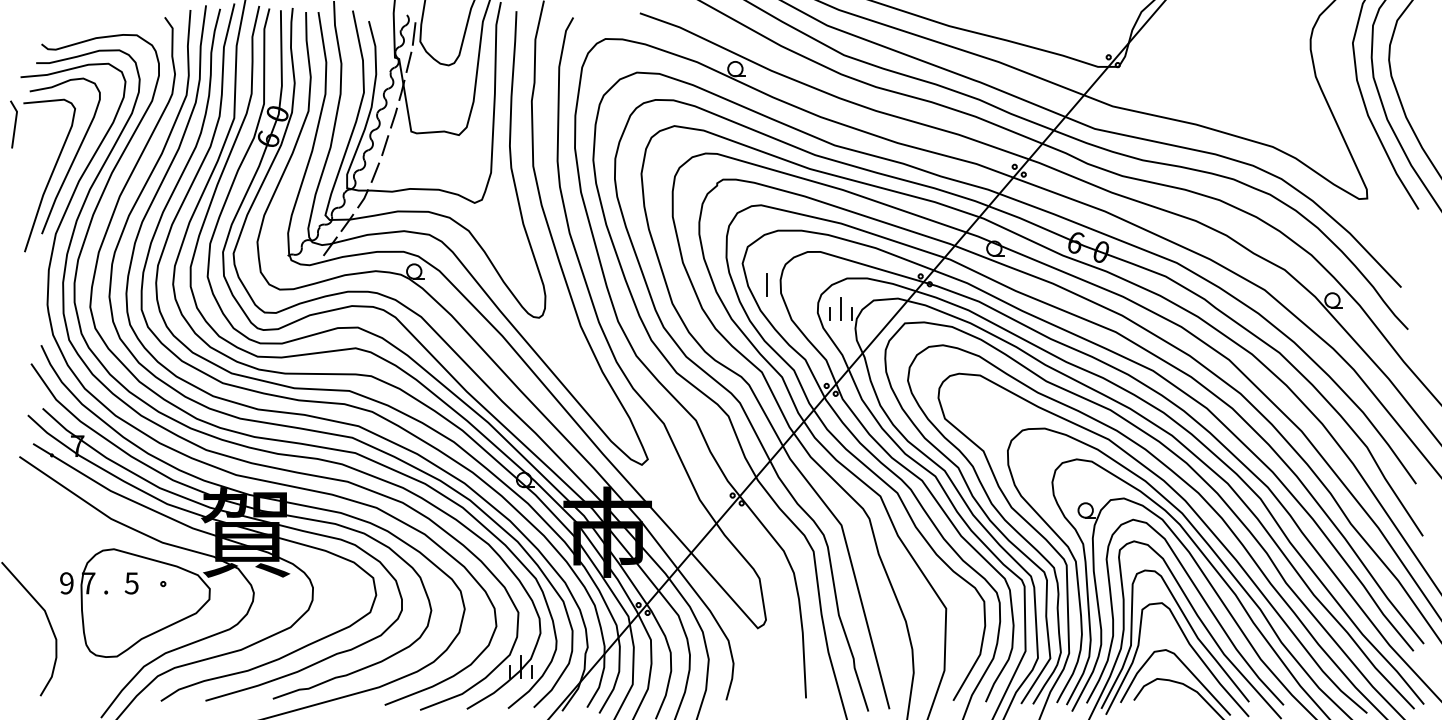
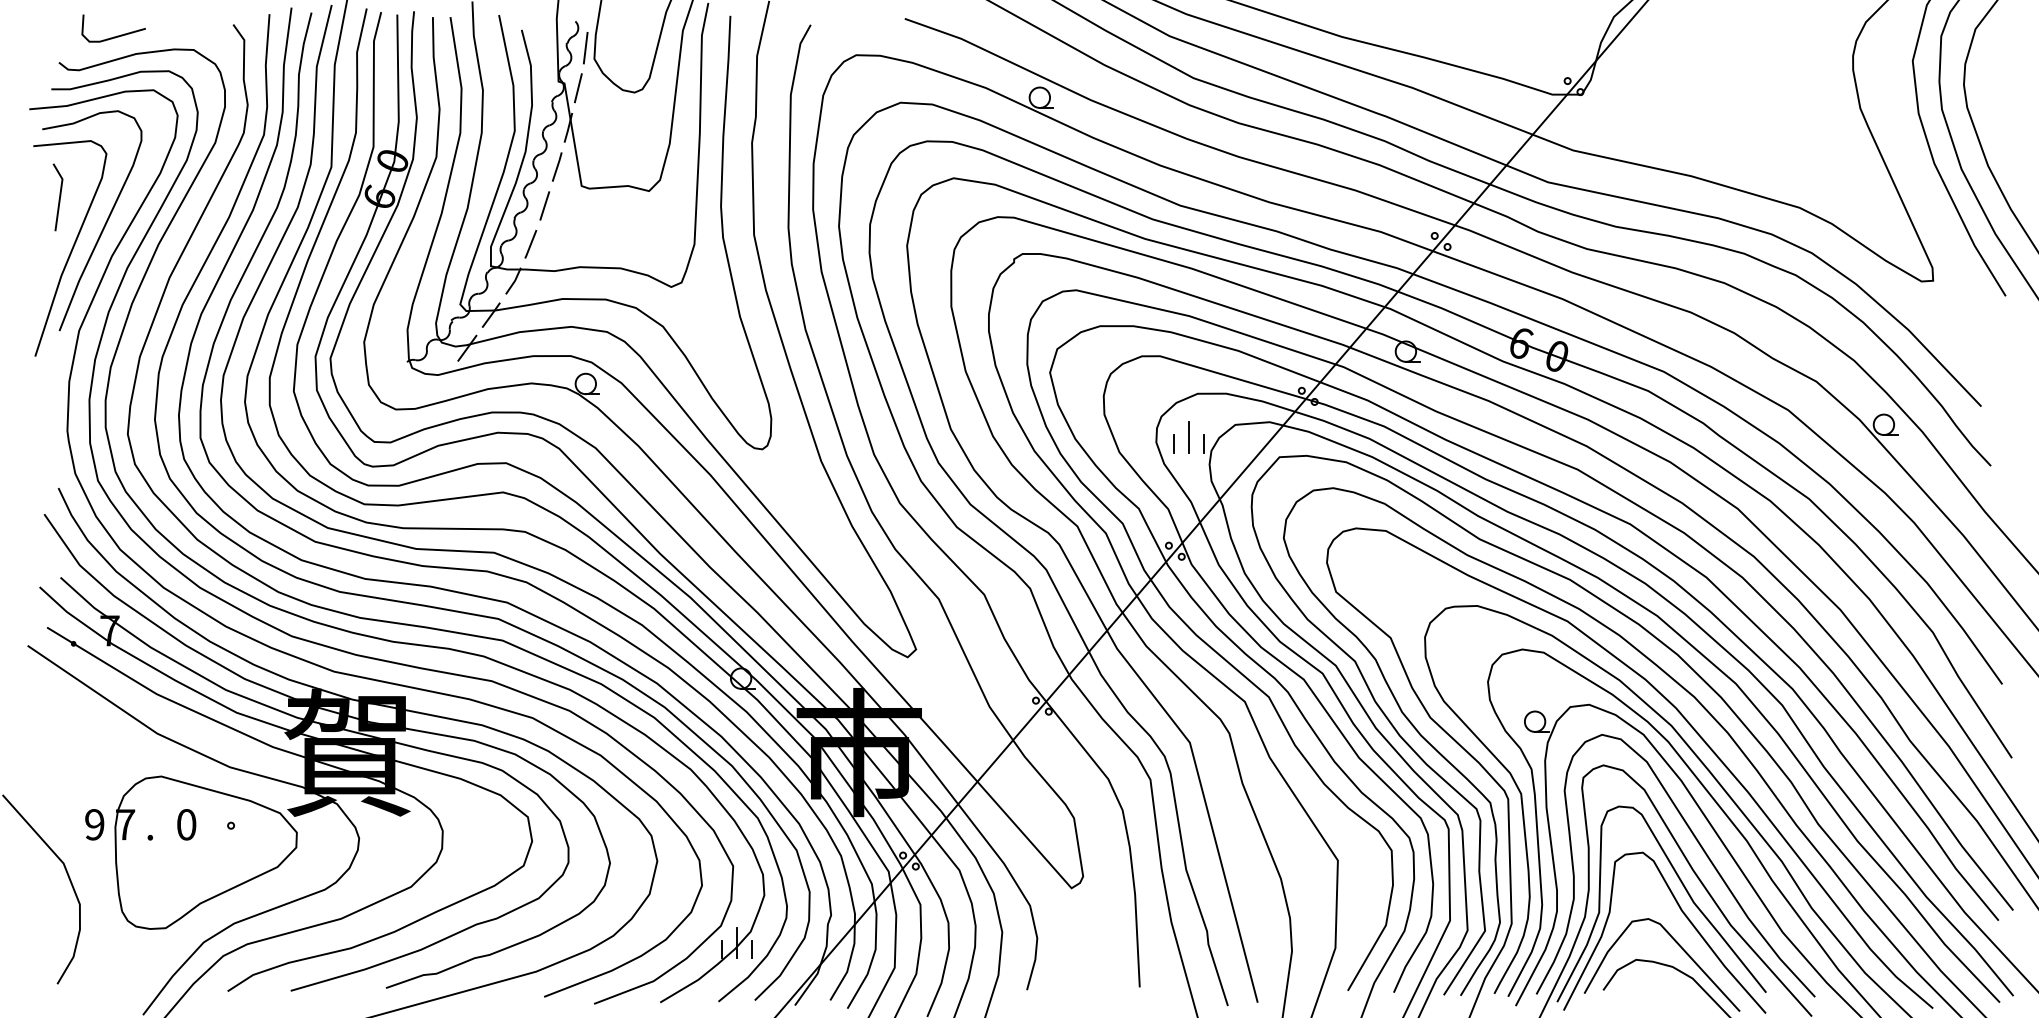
line: (80, 25) -> (114, 36), added
line: (14, 124) -> (58, 197), moved
line: (766, 284) -> (1083, 402), removed
text: (131, 583) -> (186, 824), 5 -> 0

